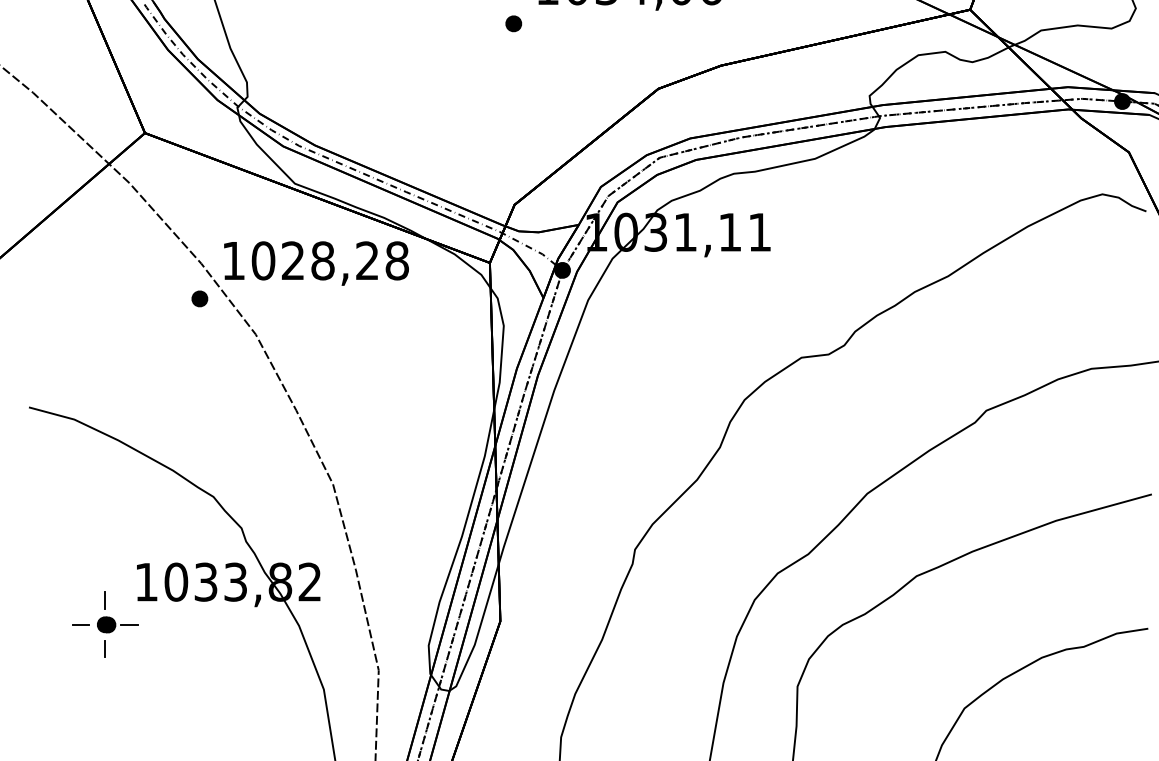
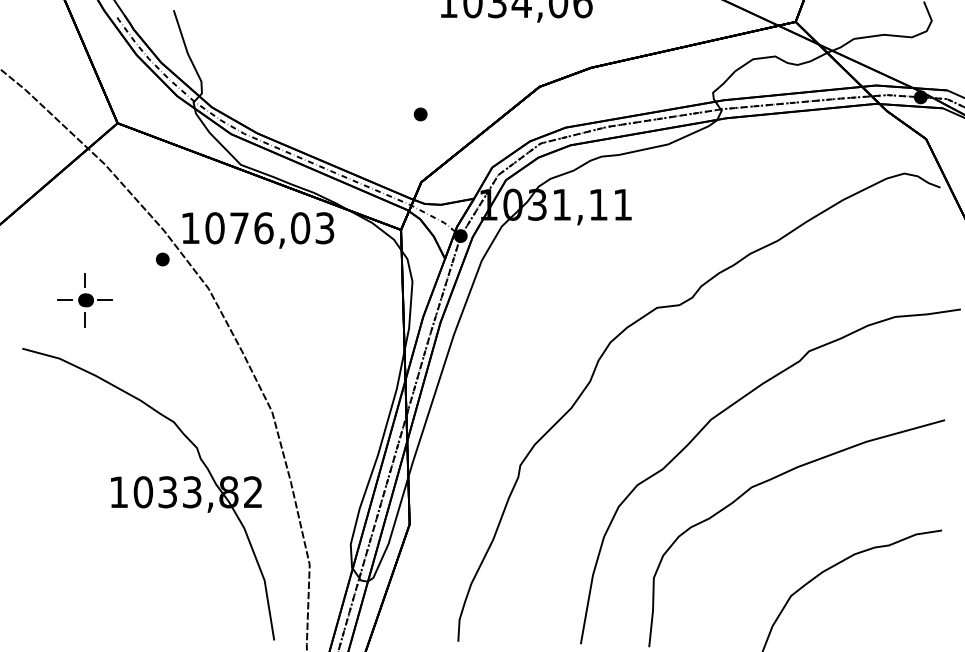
part: (513, 23) -> (420, 114), moved
text: (345, 261) -> (282, 228), 1028,28 -> 1076,03
part: (104, 625) -> (84, 300), moved

